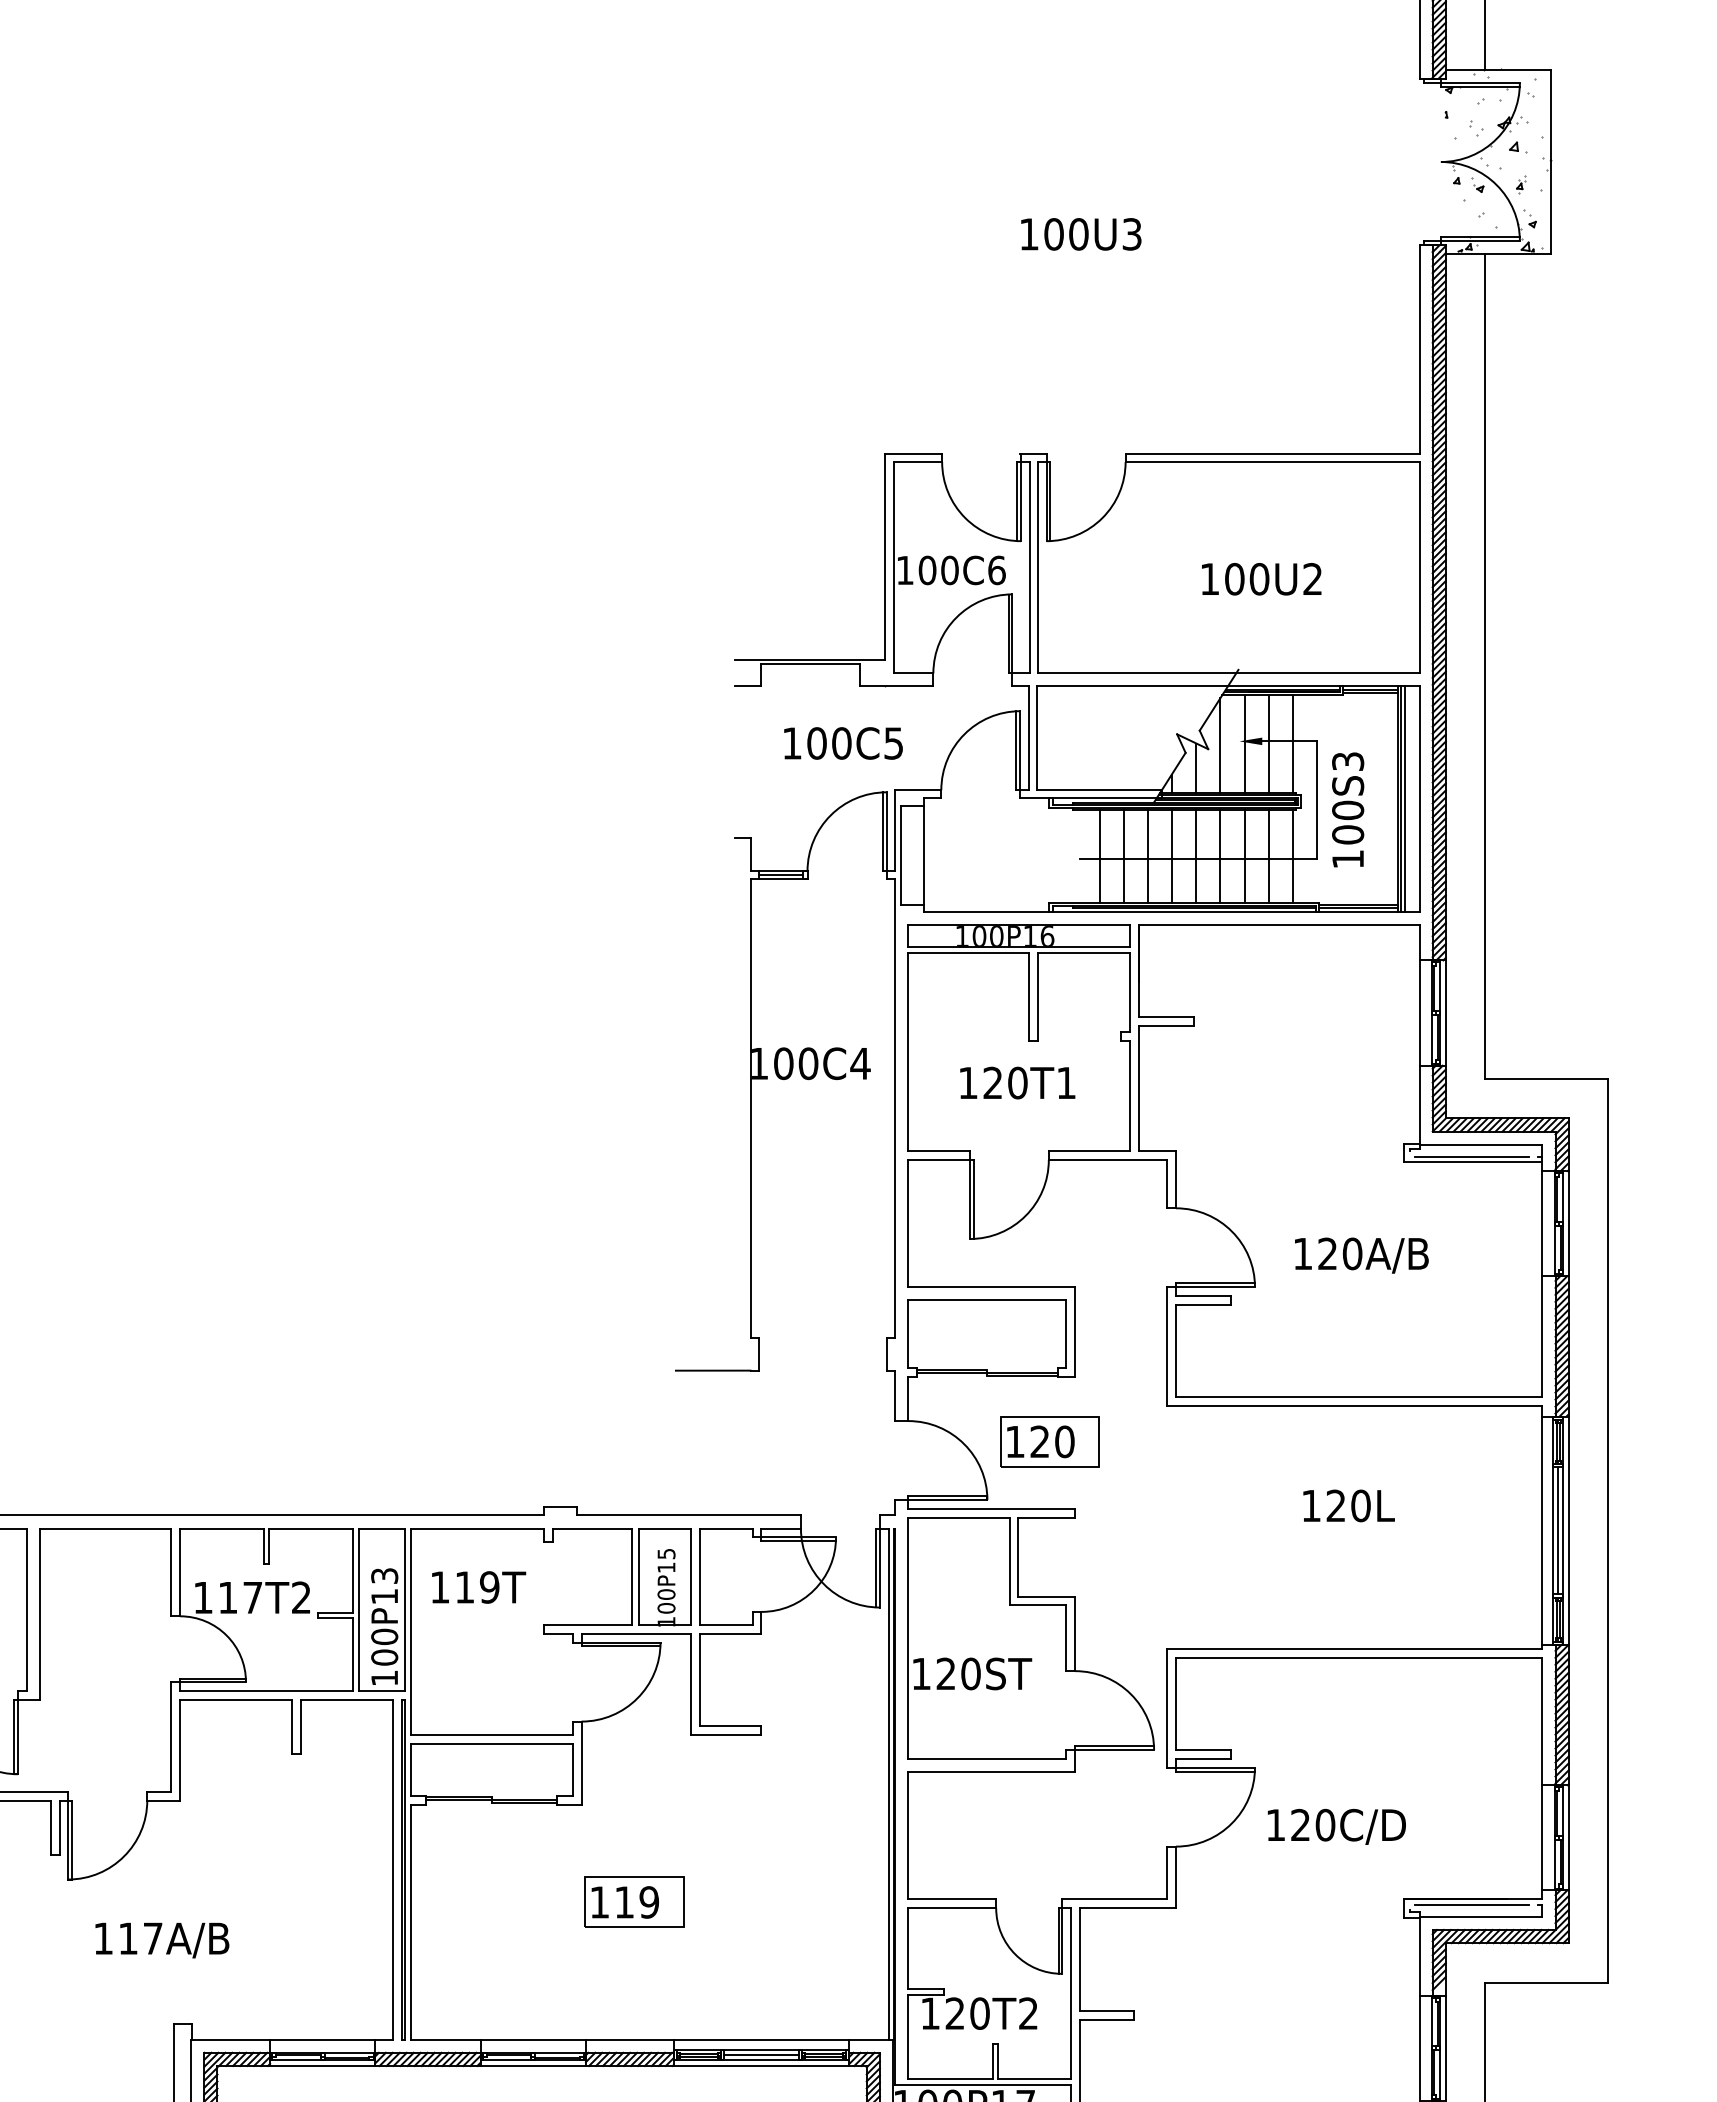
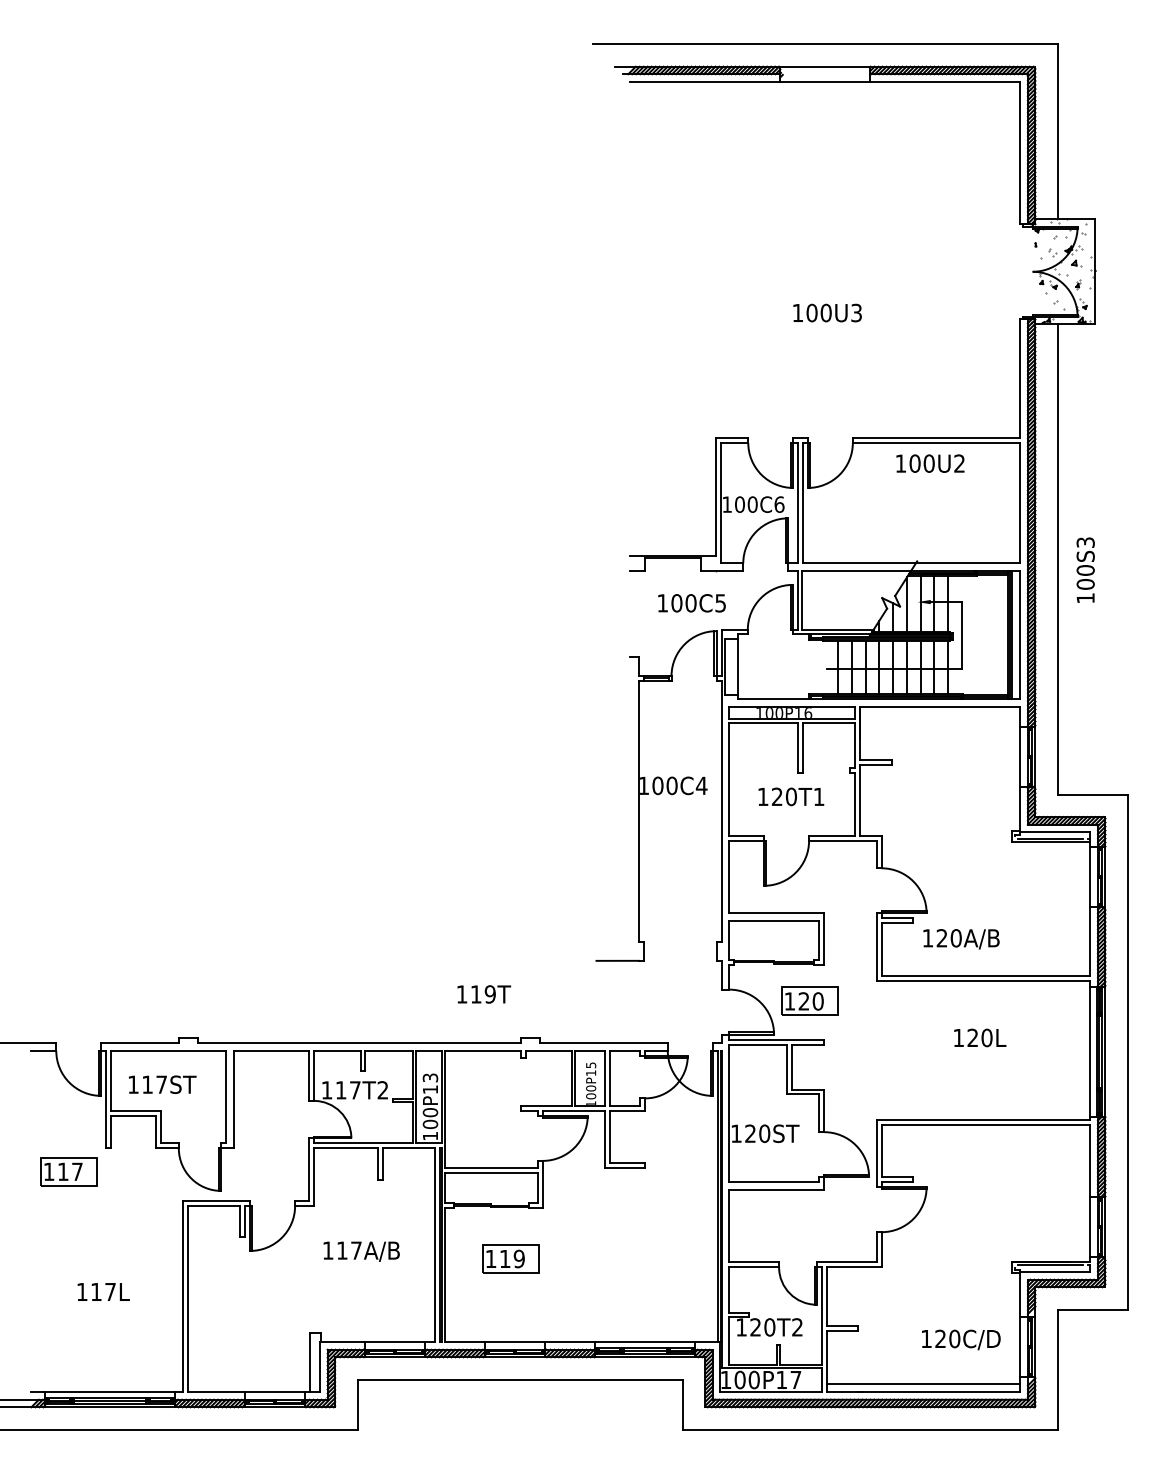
text: (1261, 578) -> (930, 463), moved
text: (1347, 808) -> (1085, 569), moved
text: (1361, 1256) -> (961, 939), moved
text: (479, 1587) -> (484, 994), moved
text: (1337, 1826) -> (961, 1339), moved
part: (633, 1901) -> (510, 1258), moved
text: (161, 1940) -> (361, 1251), moved

